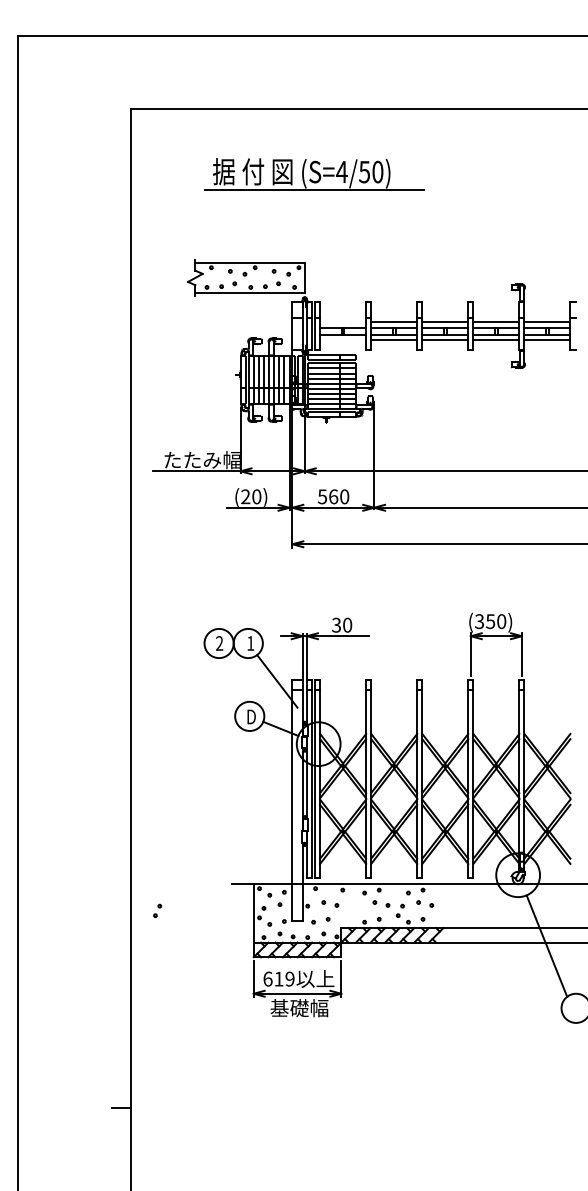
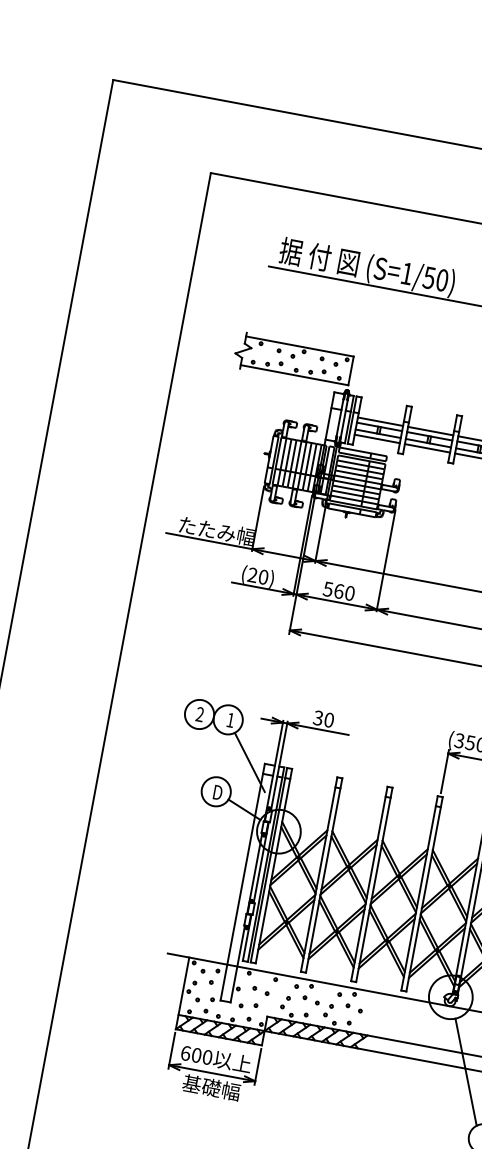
text: (341, 171) -> (406, 273), (S=4/50) -> (S=1/50)
line: (343, 322) -> (380, 421), added
line: (343, 339) -> (377, 438), added
part: (157, 910) -> (285, 1002), moved
text: (284, 978) -> (202, 1055), 619 -> 600

